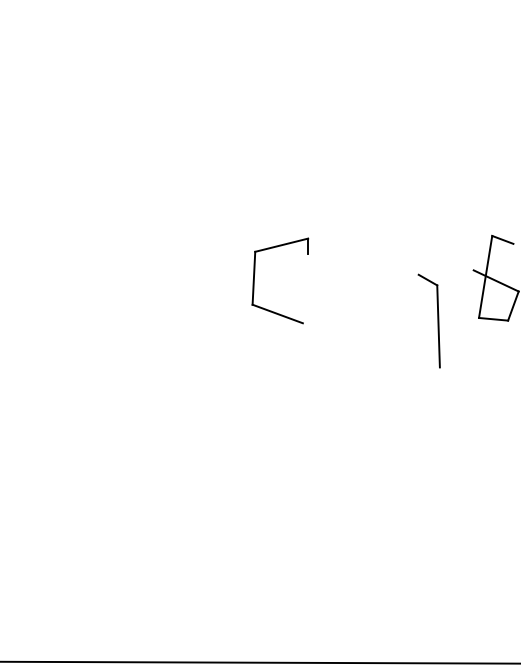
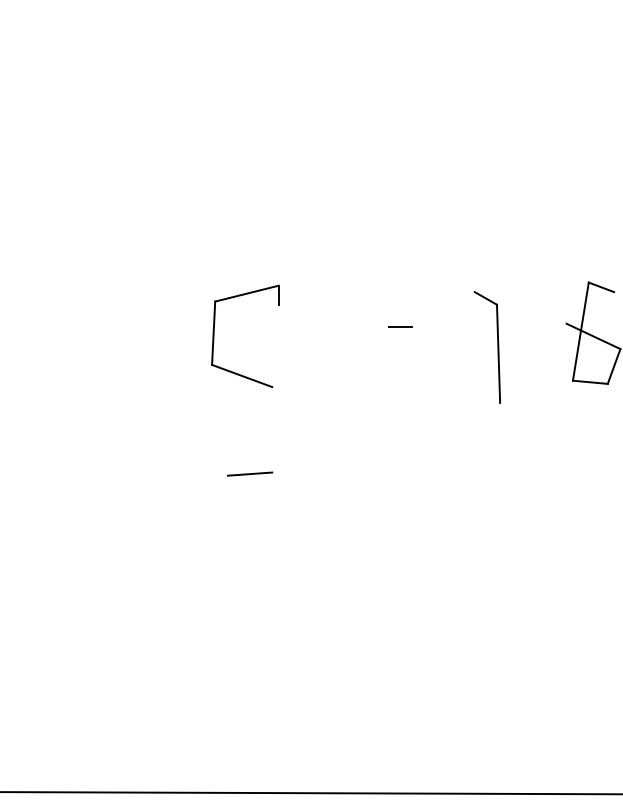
line: (334, 272) -> (400, 326), added
part: (254, 281) -> (214, 336), moved
part: (437, 321) -> (497, 347), moved
line: (208, 395) -> (249, 473), added

